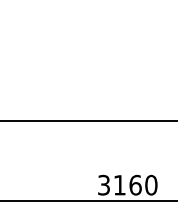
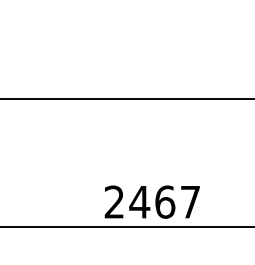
text: (127, 184) -> (152, 200), 3160 -> 2467

